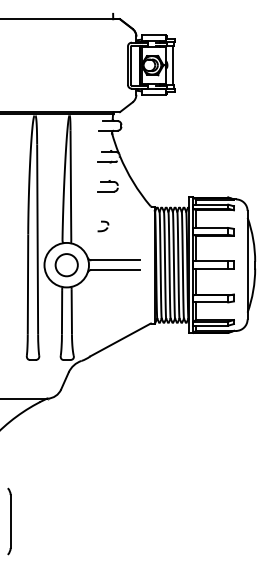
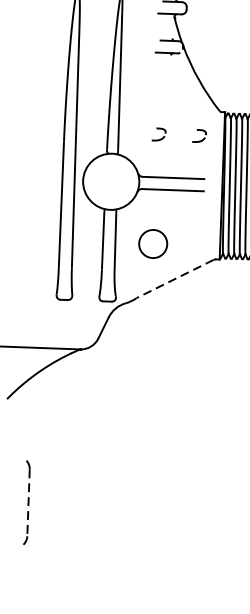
part: (107, 186) -> (166, 84), removed
part: (135, 226) -> (199, 136), added
circle: (66, 265) -> (152, 244), moved
line: (120, 340) -> (175, 279), solid -> dashed
line: (10, 522) -> (28, 504), solid -> dashed

